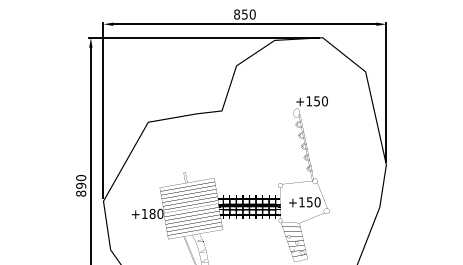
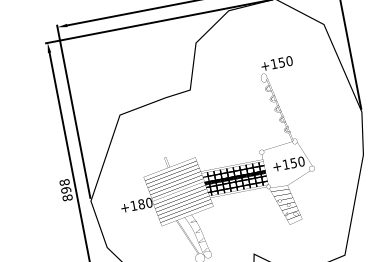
text: (80, 178) -> (64, 183), 890 -> 898

